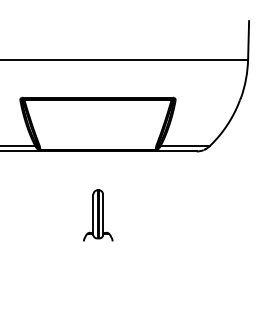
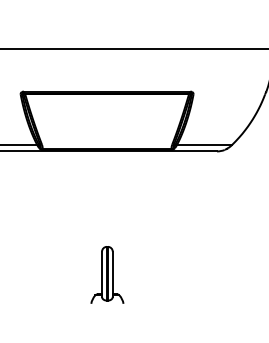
part: (98, 215) -> (107, 275), moved

